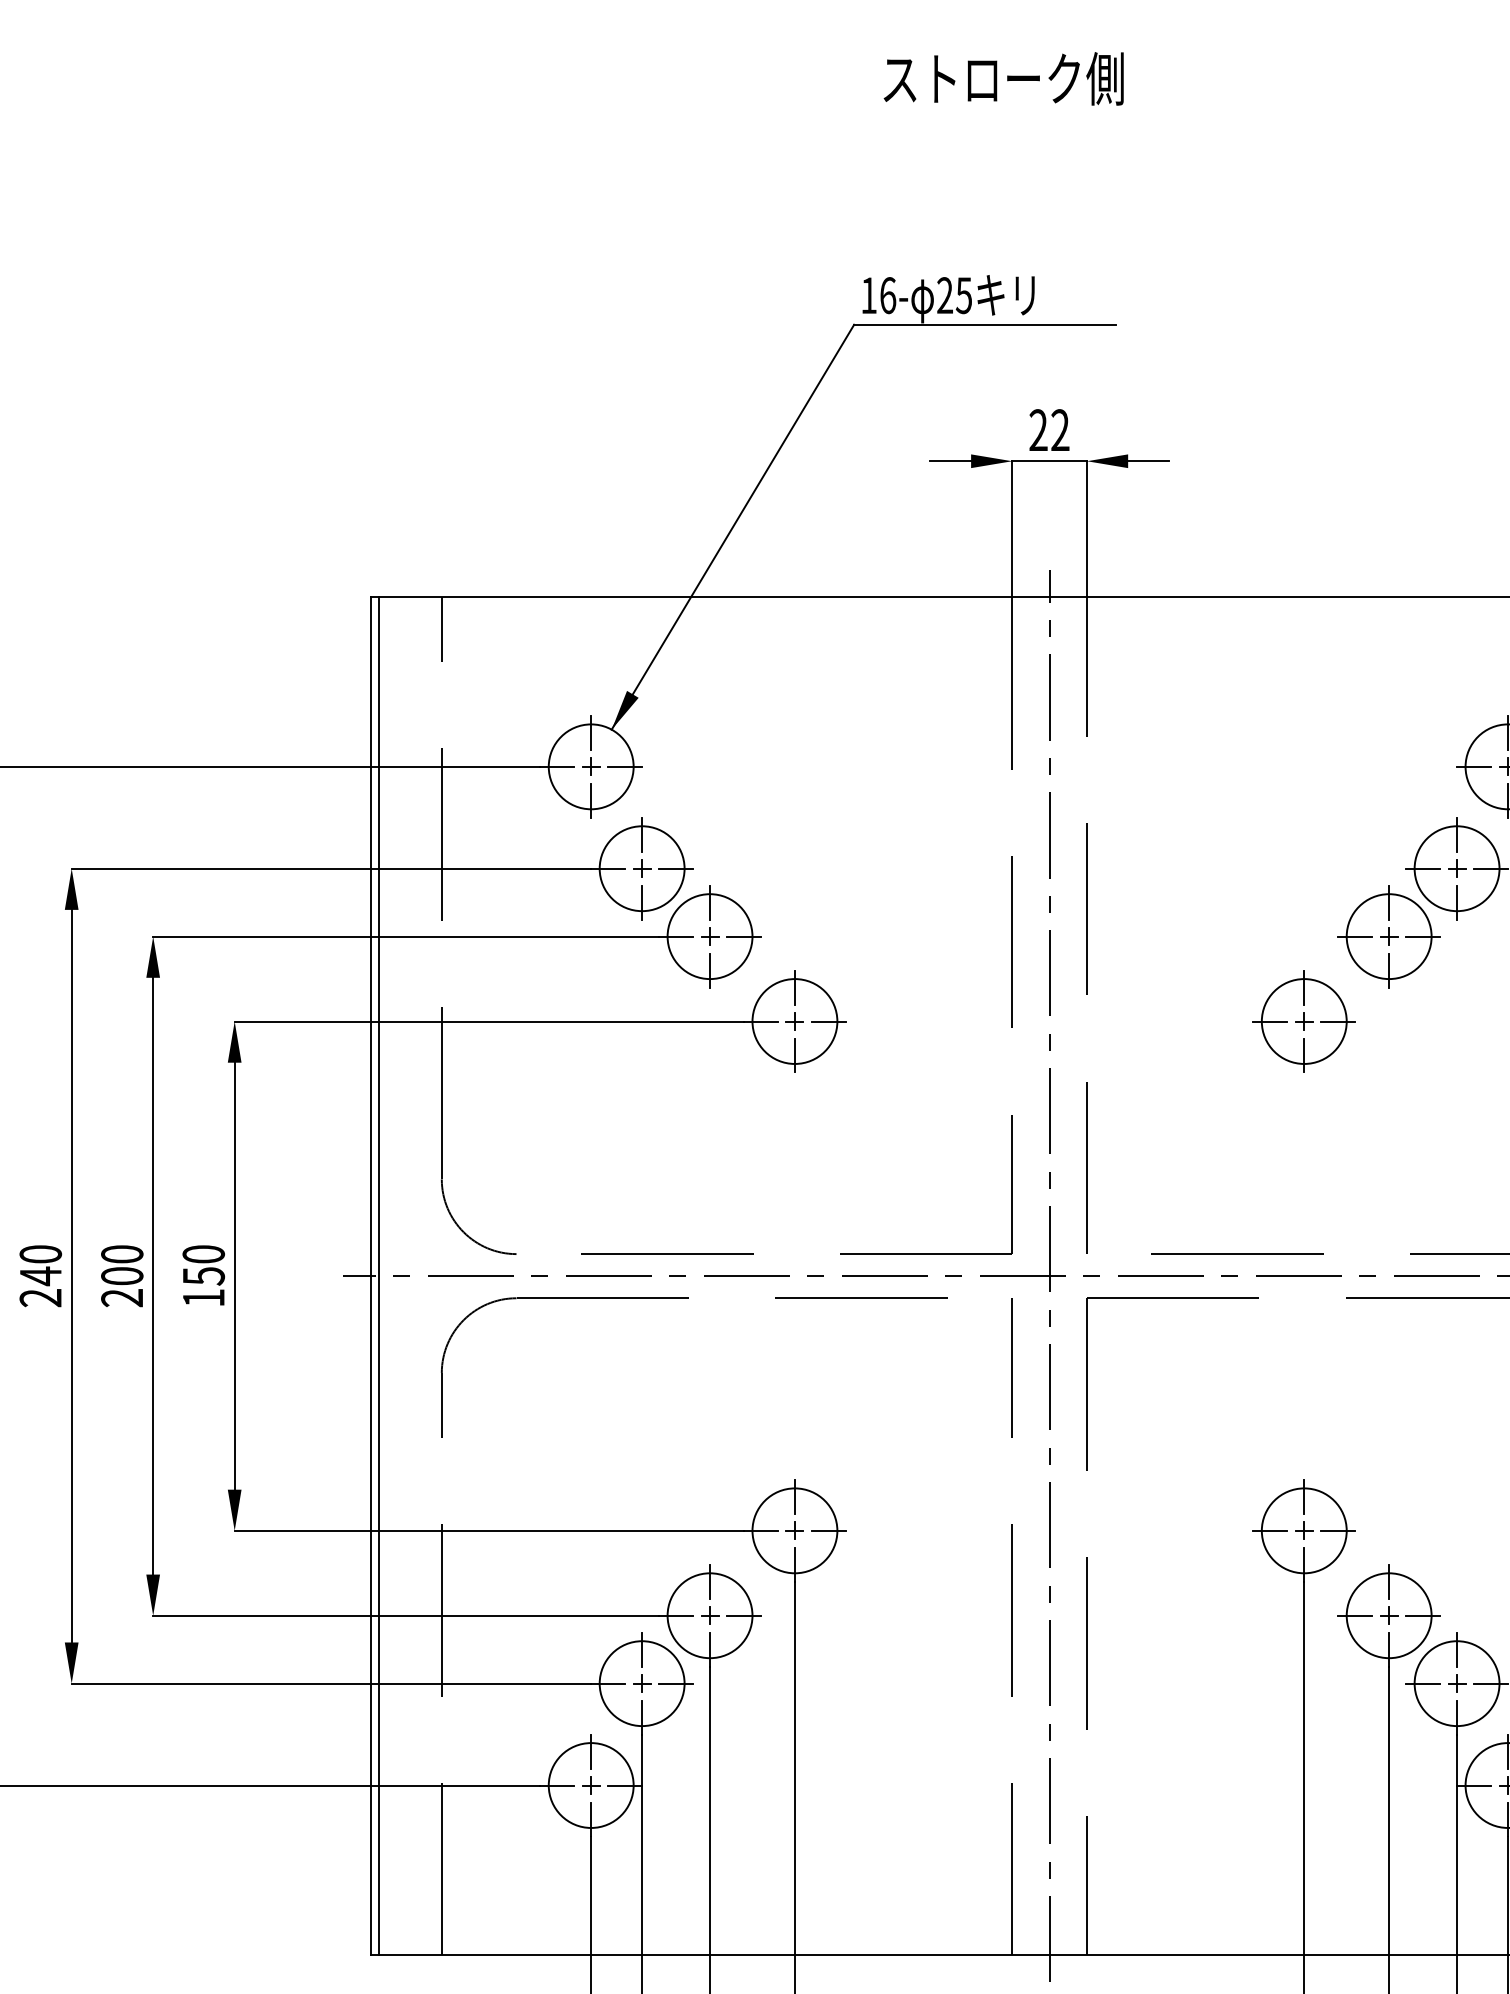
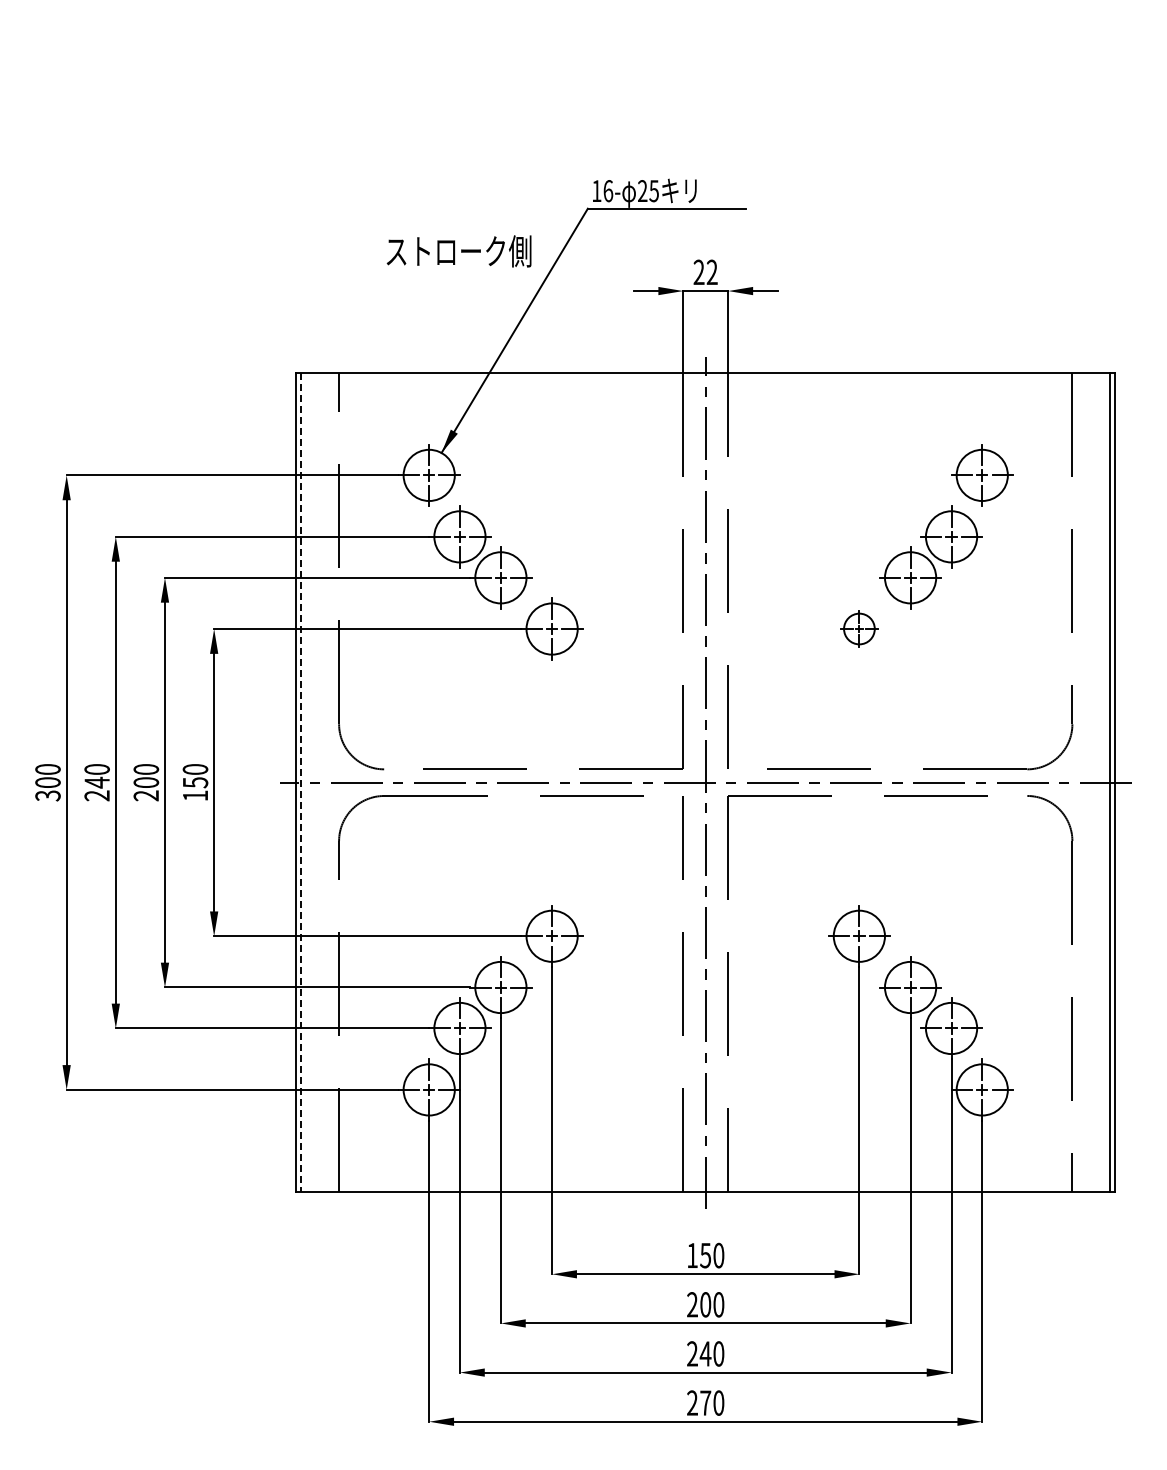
text: (1002, 79) -> (458, 251), moved
part: (1304, 1020) -> (859, 628), size x0.6
line: (379, 1275) -> (301, 782), solid -> dashed

